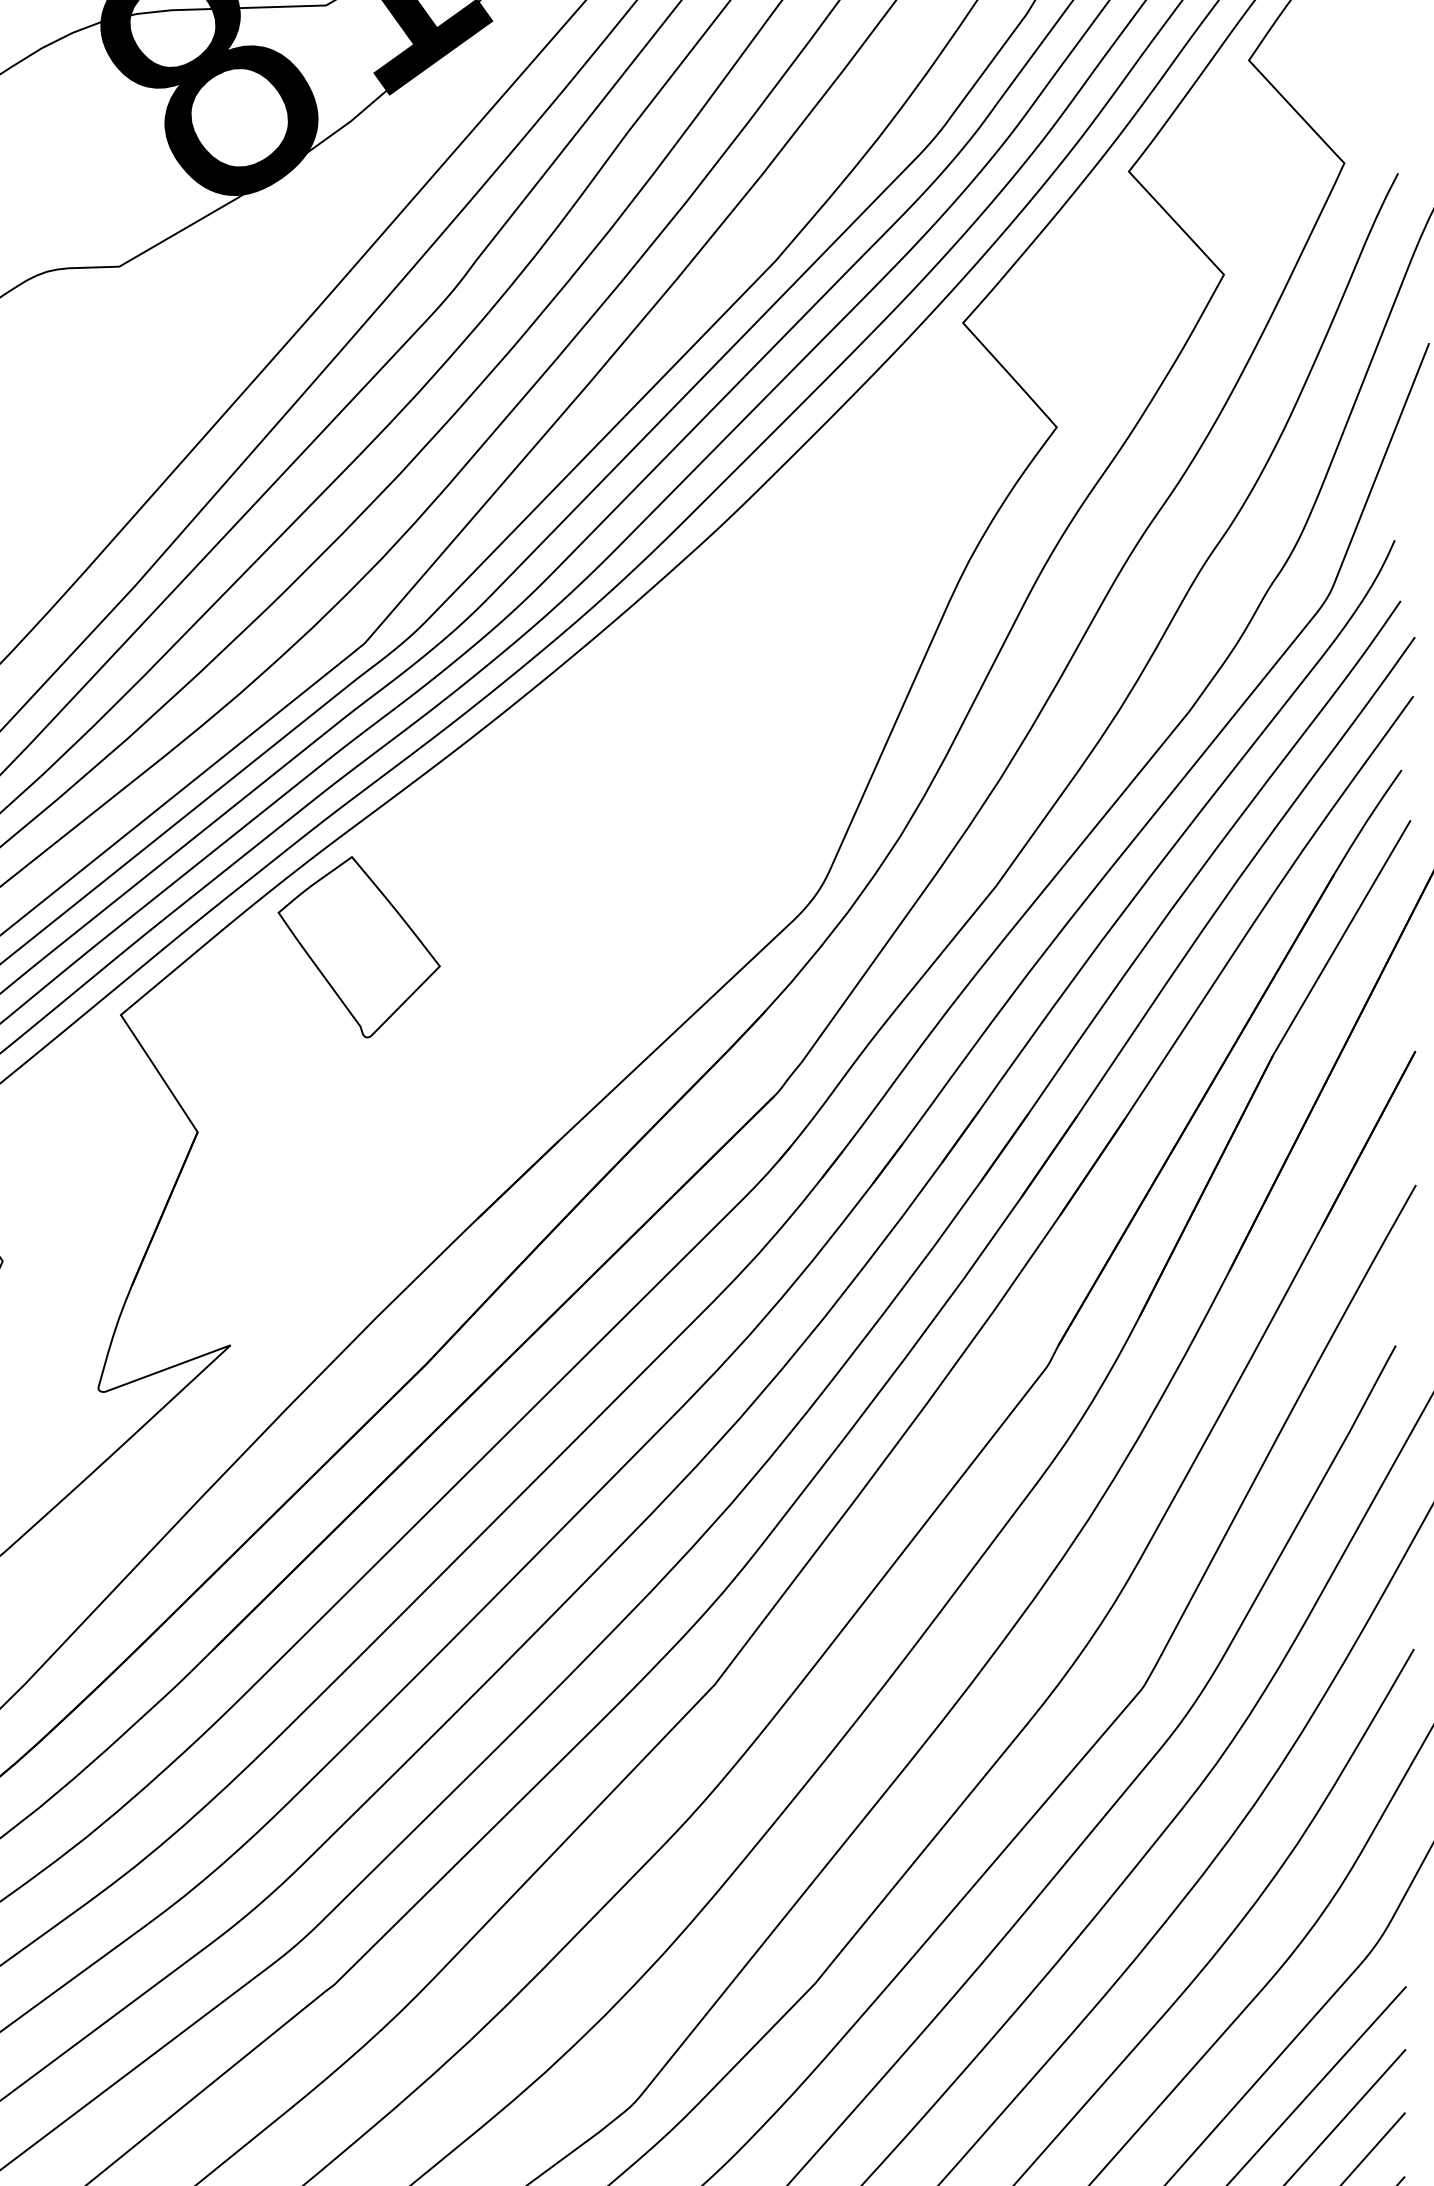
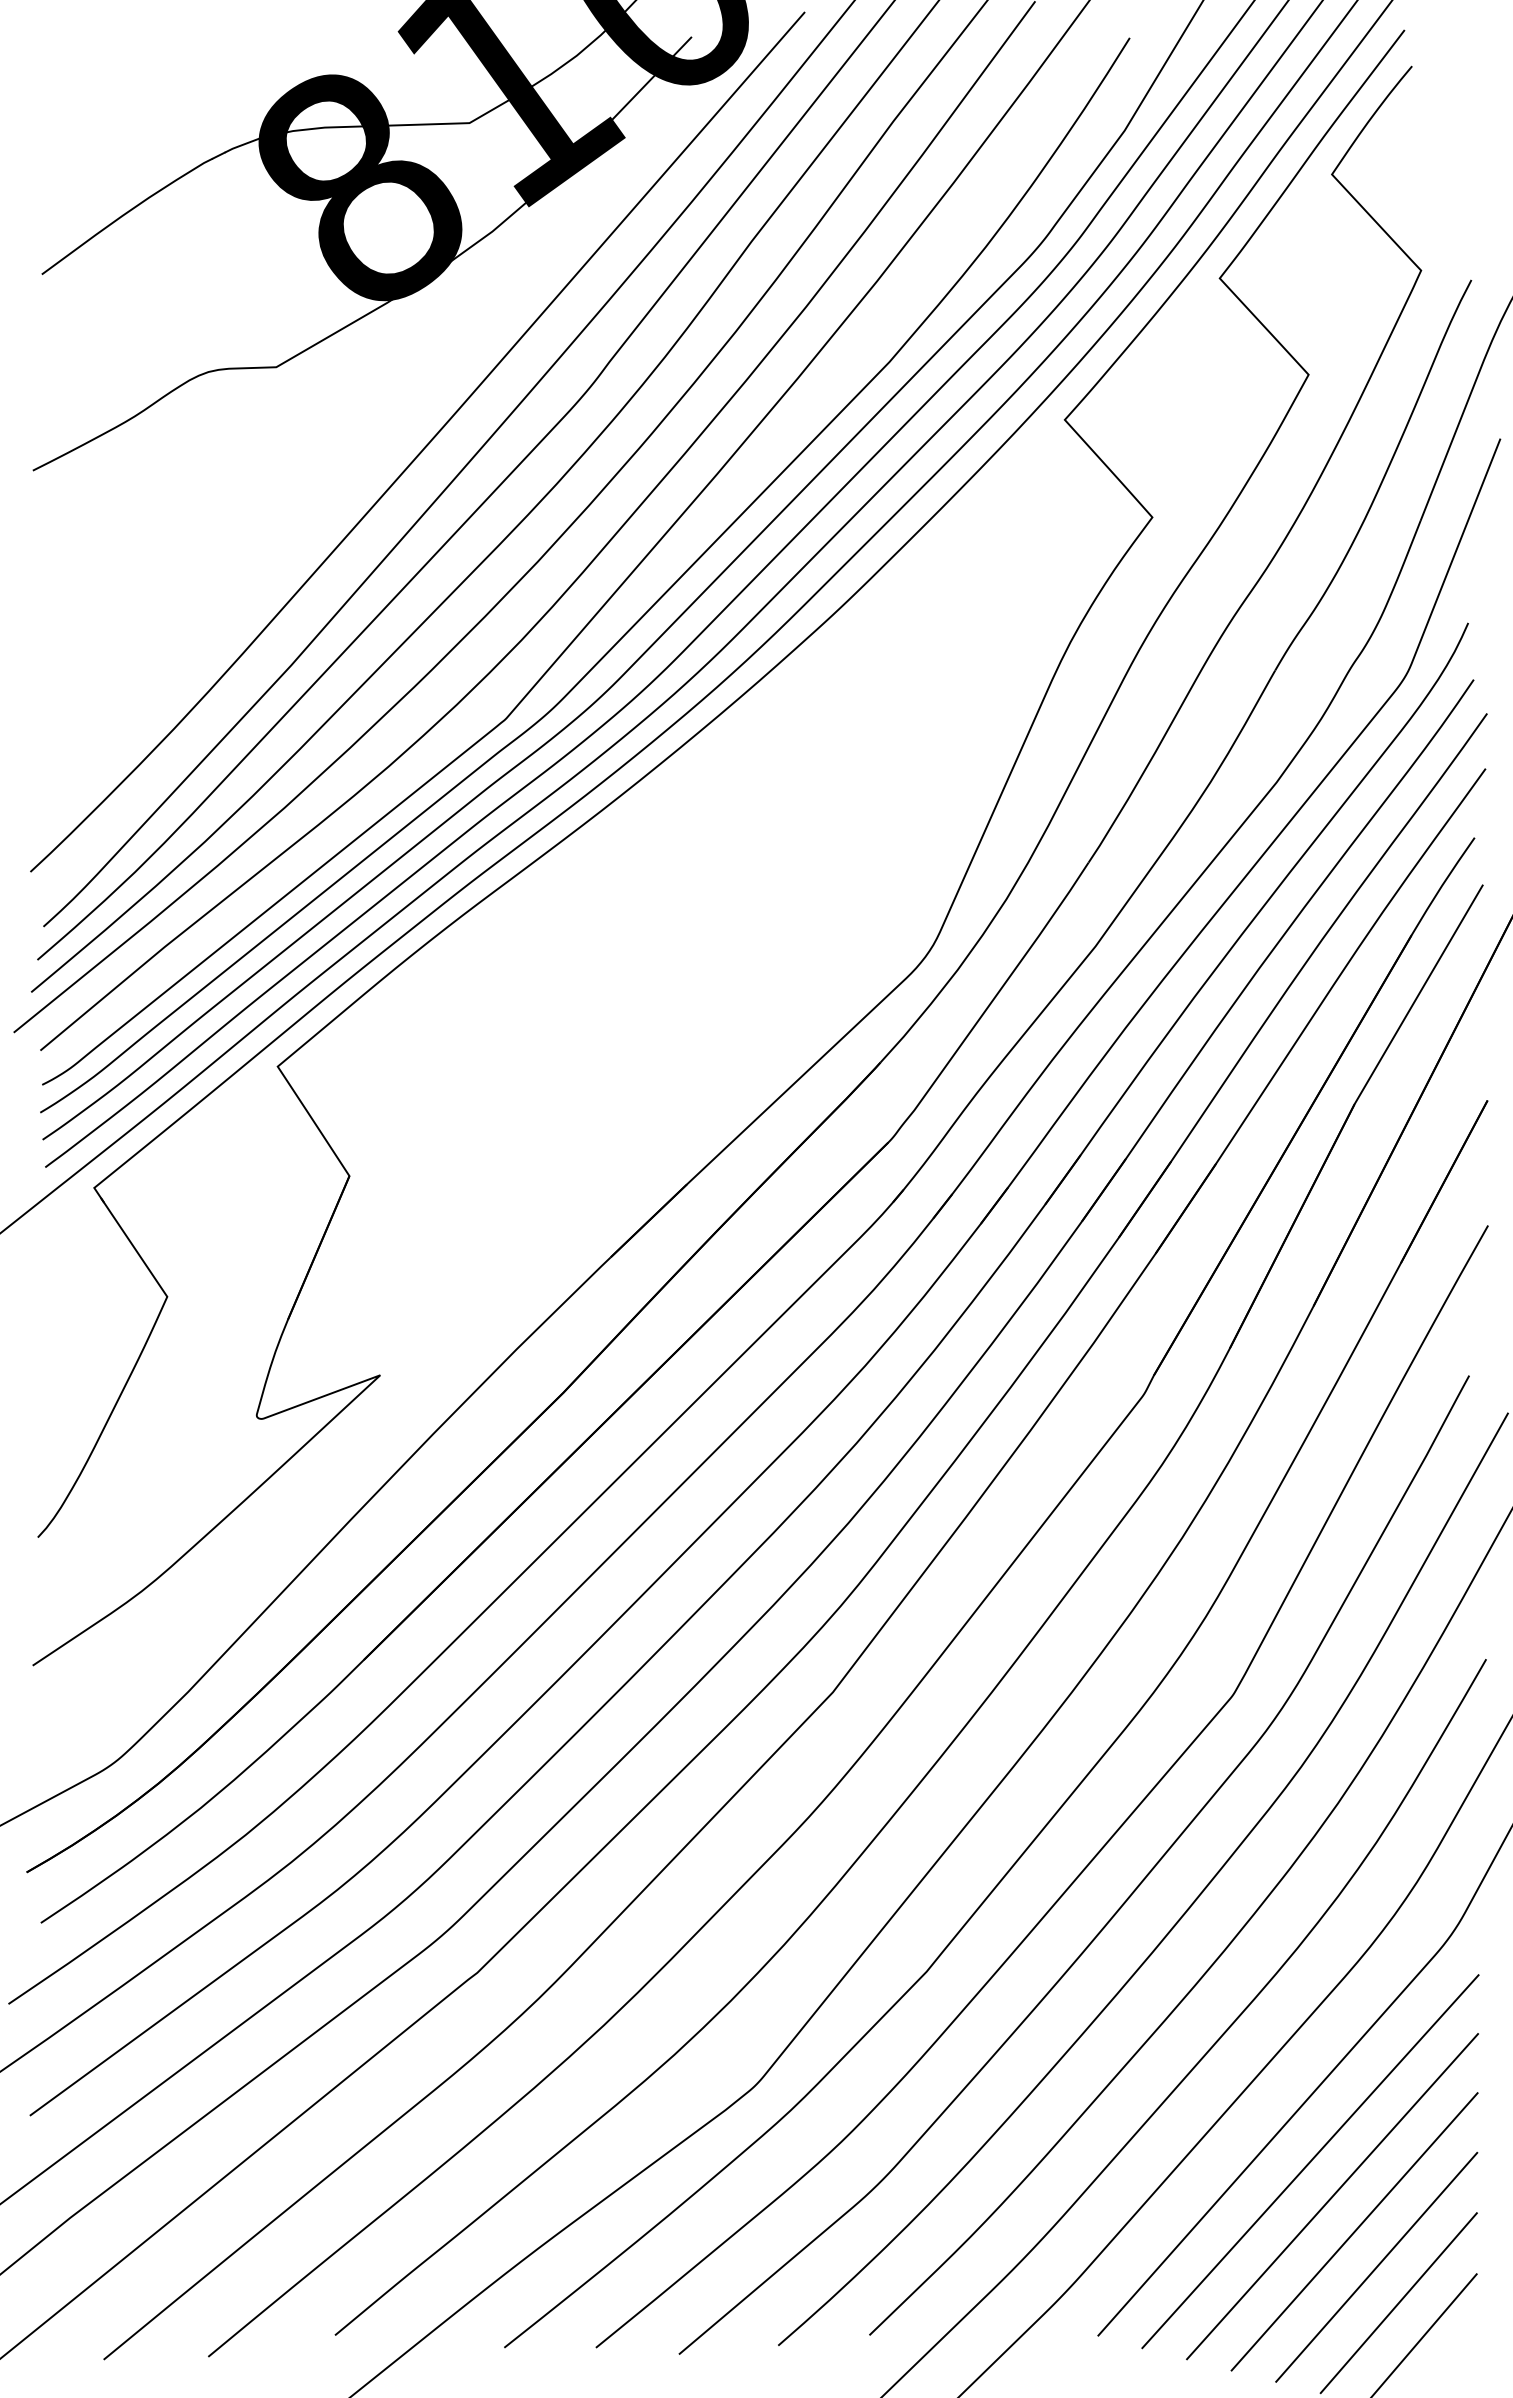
part: (359, 947) -> (500, 1003), removed

